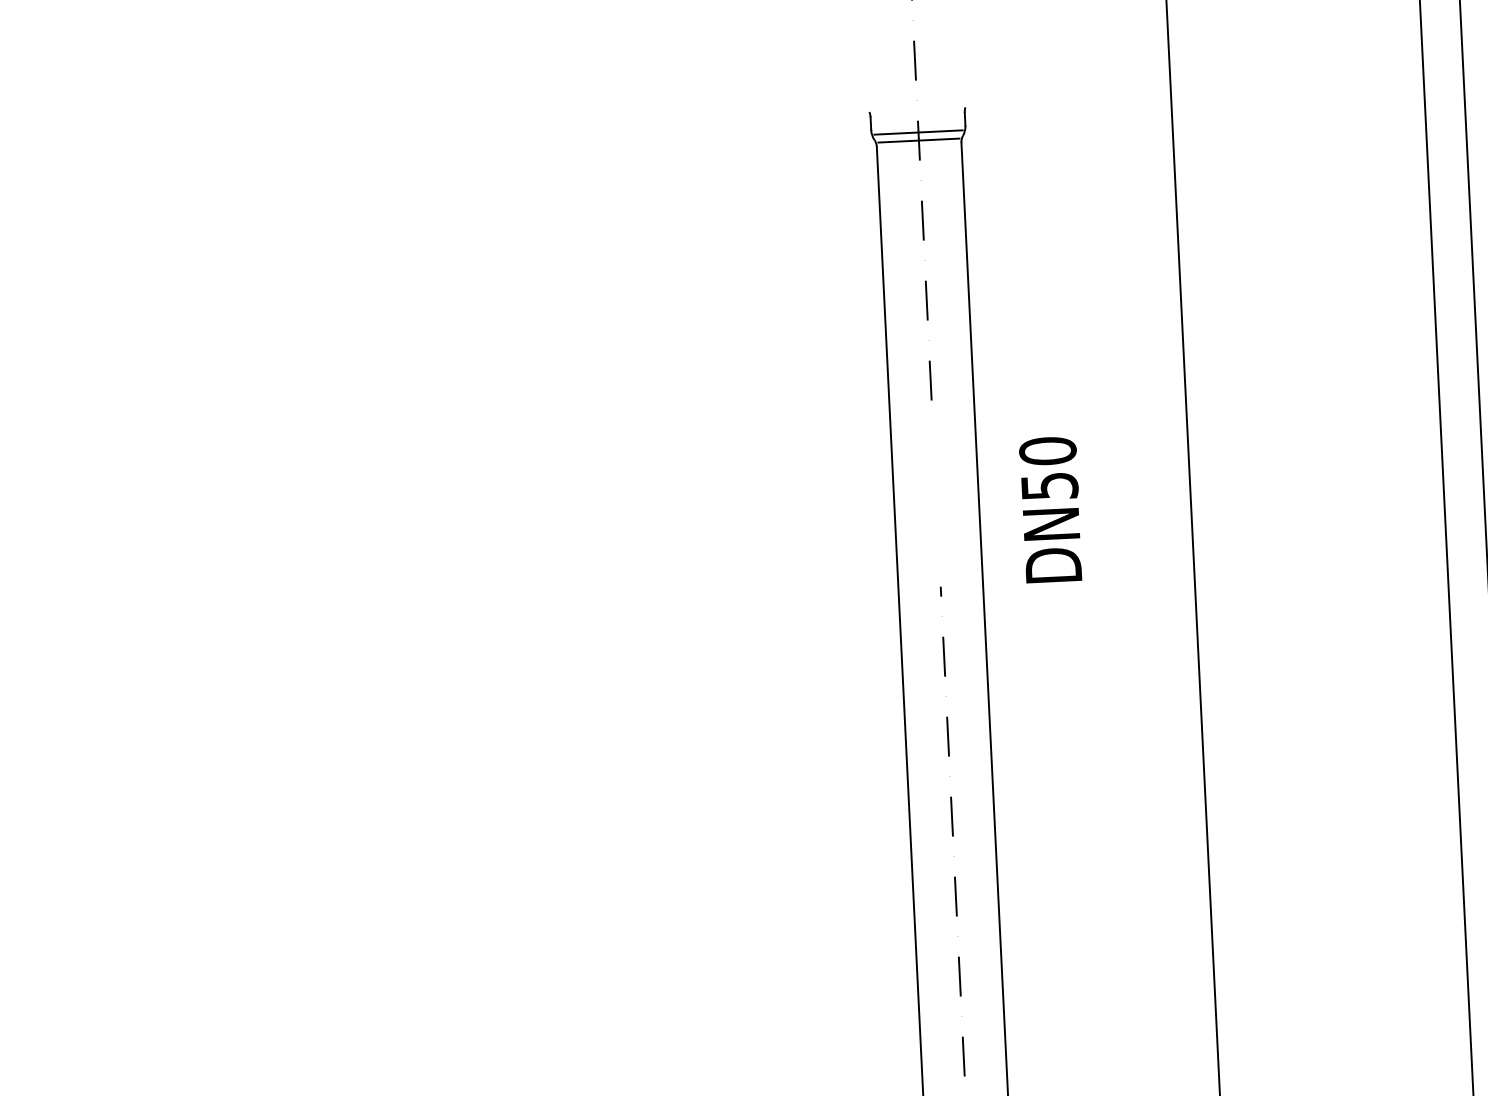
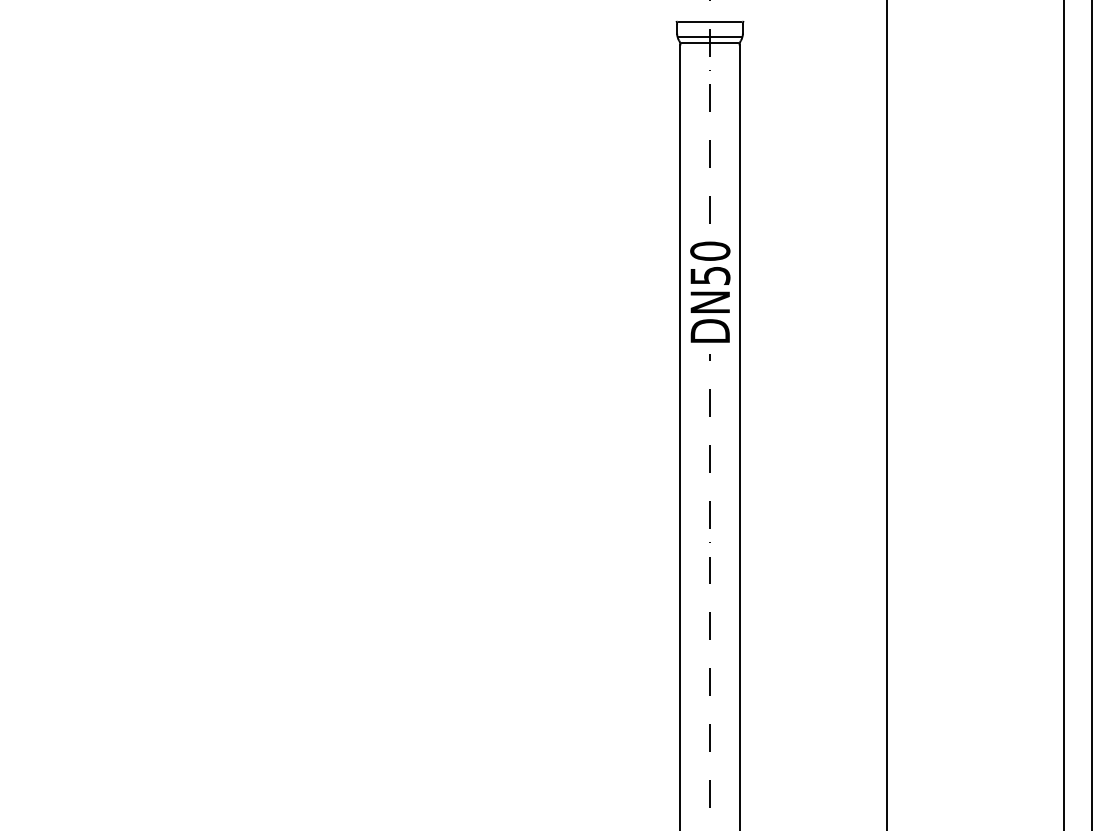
line: (916, 111) -> (709, 22), added
text: (1051, 508) -> (710, 291), moved

